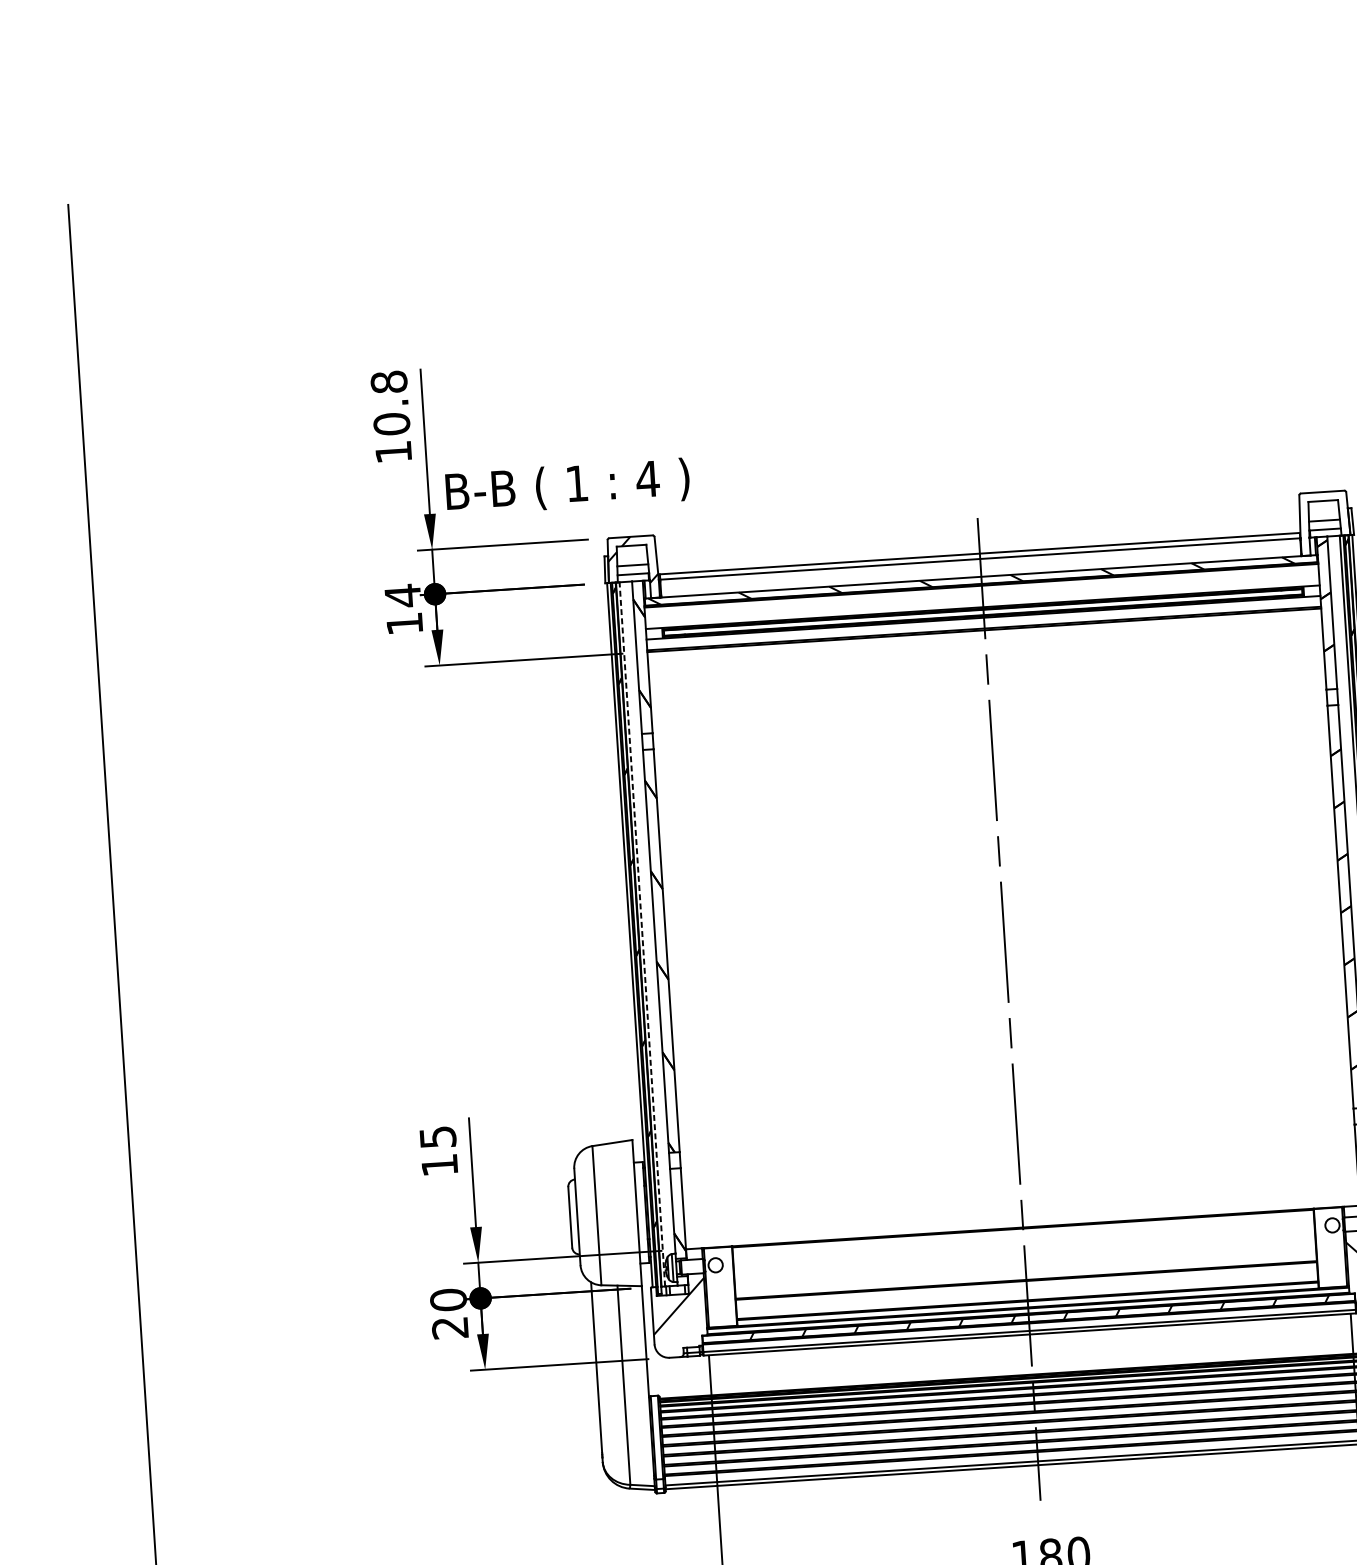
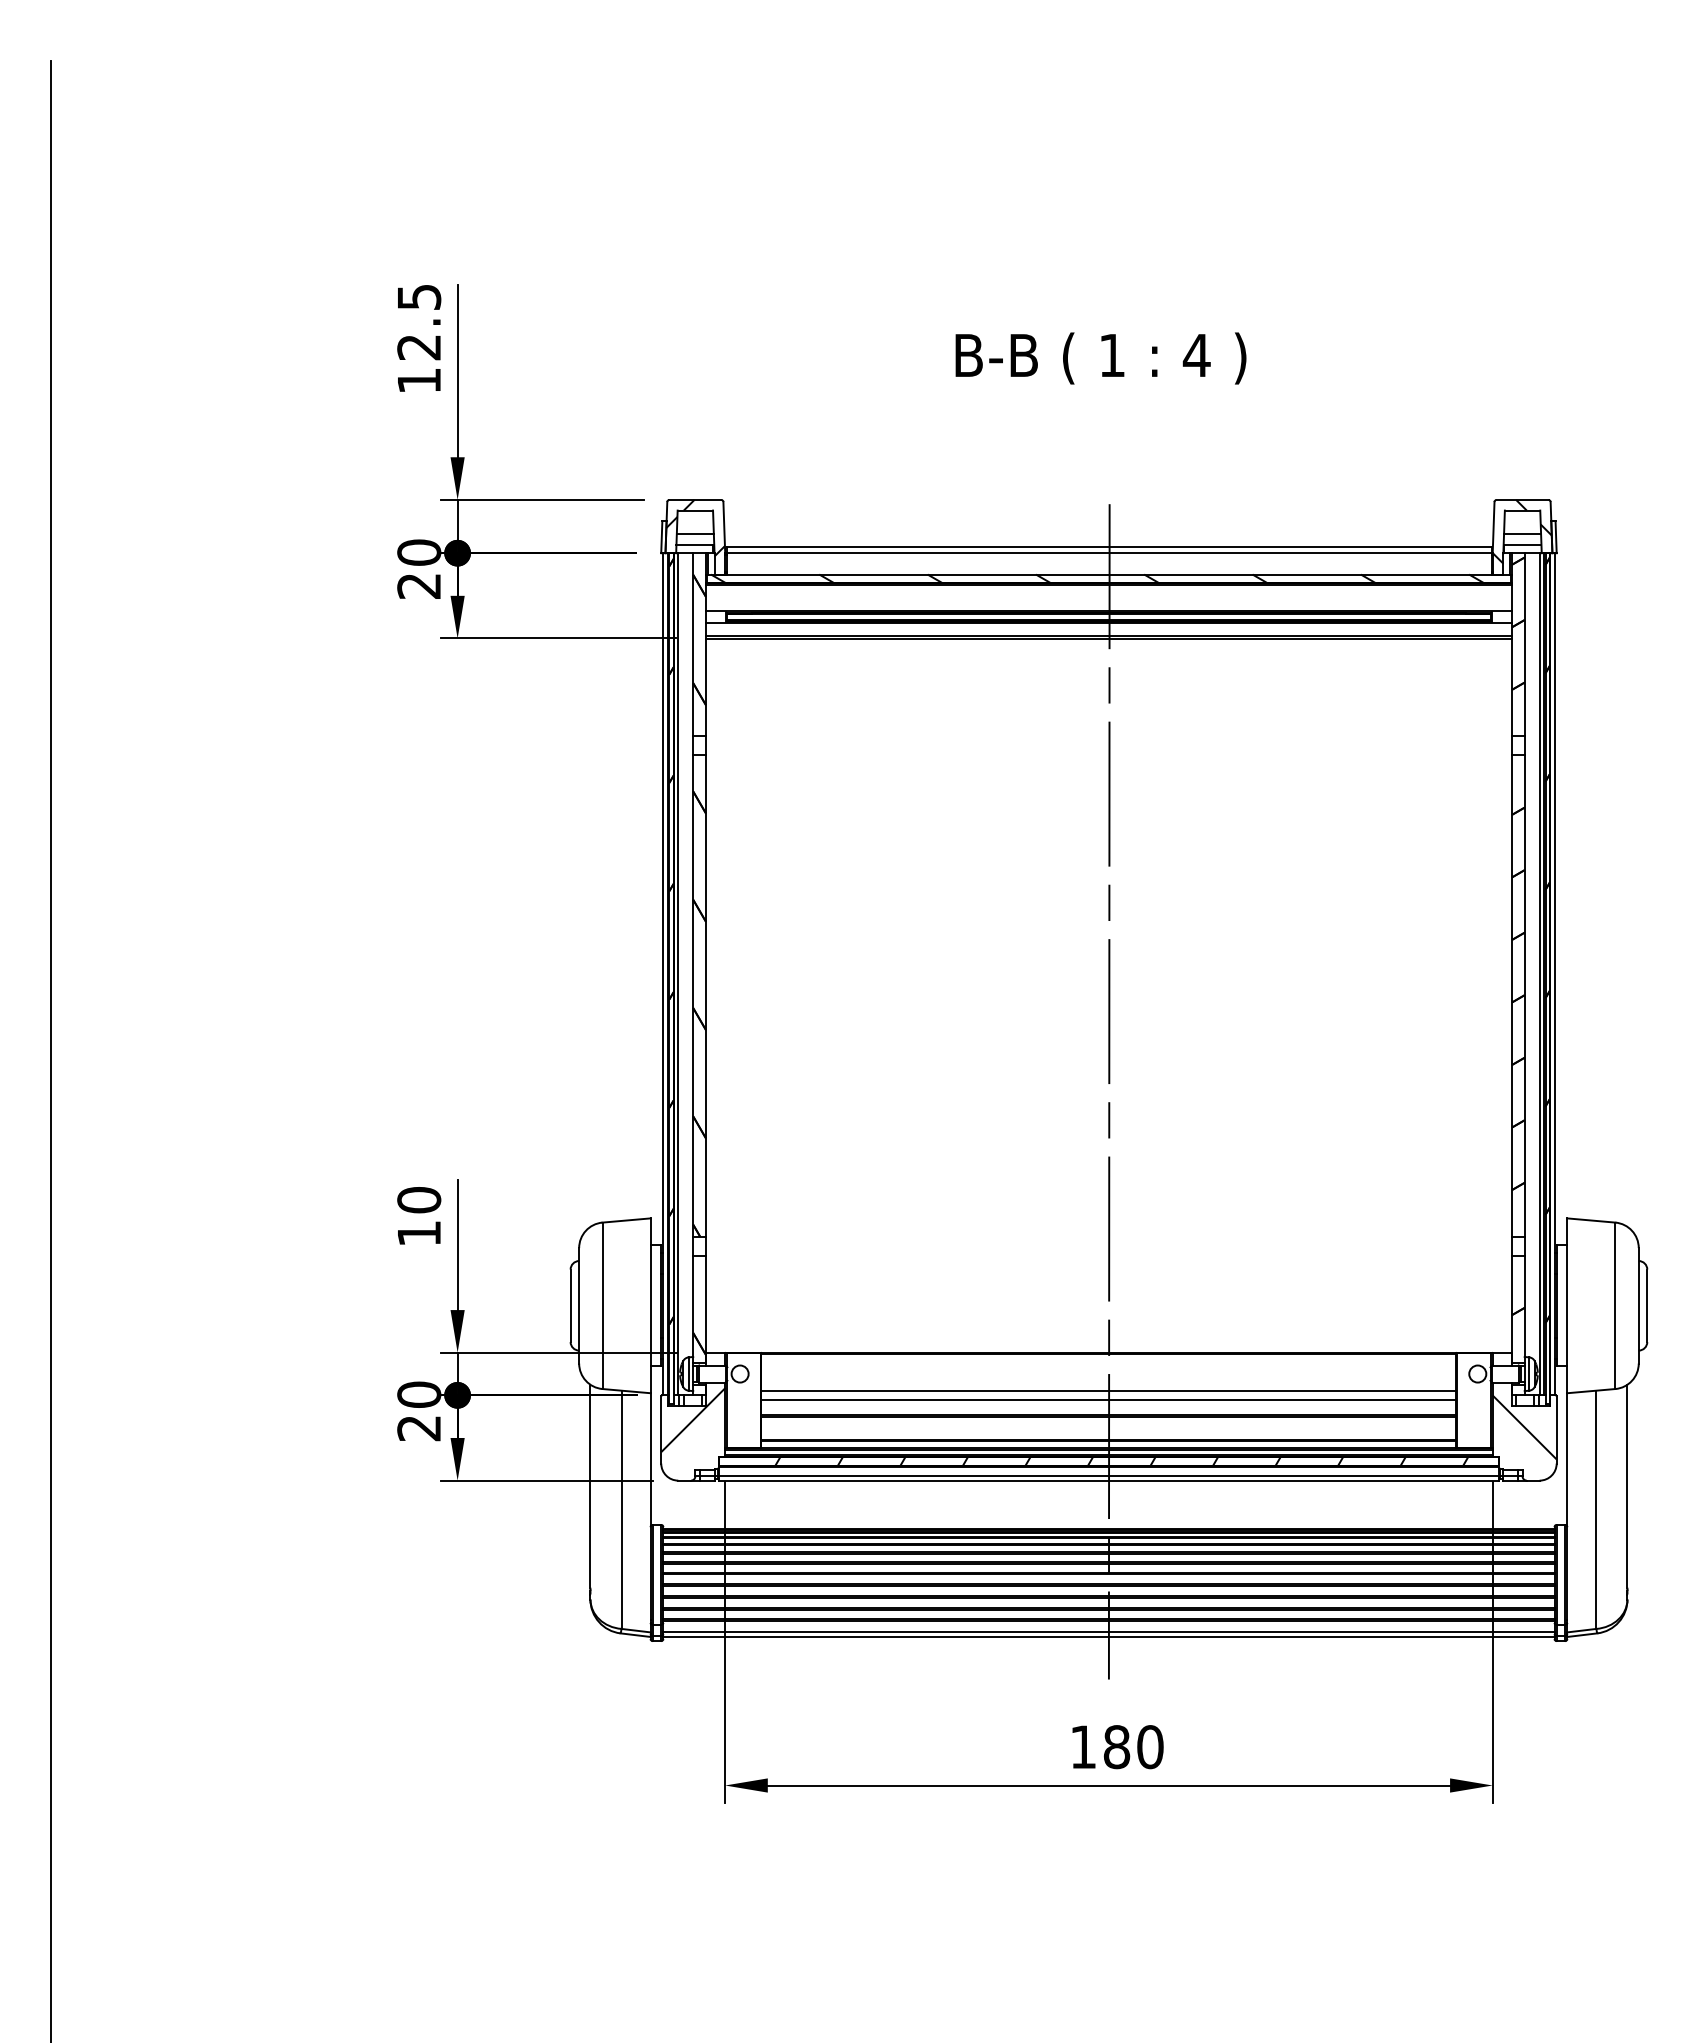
text: (390, 403) -> (419, 322), 10.8 -> 12.5
text: (567, 486) -> (1100, 358), moved
hatch: (1323, 518) -> (1521, 531), added
text: (404, 609) -> (419, 568), 14 -> 20
line: (642, 933) -> (678, 973), dashed -> solid
text: (438, 1137) -> (419, 1200), 15 -> 10
line: (1024, 1259) -> (1108, 1391), added
line: (1025, 1266) -> (1108, 1399), added

